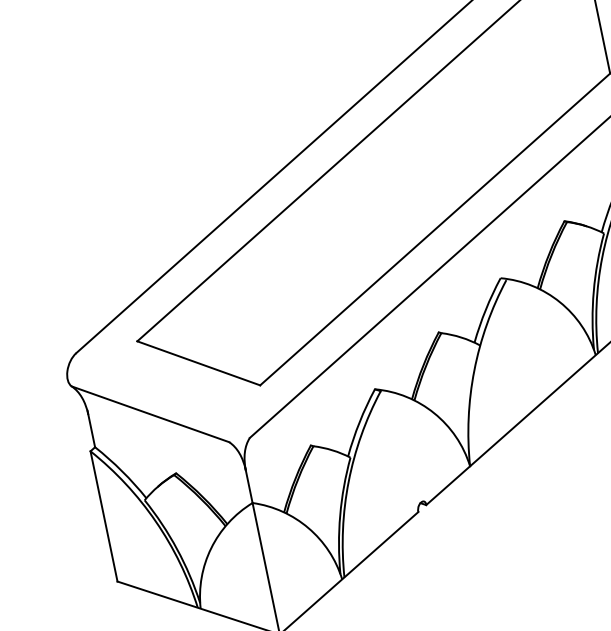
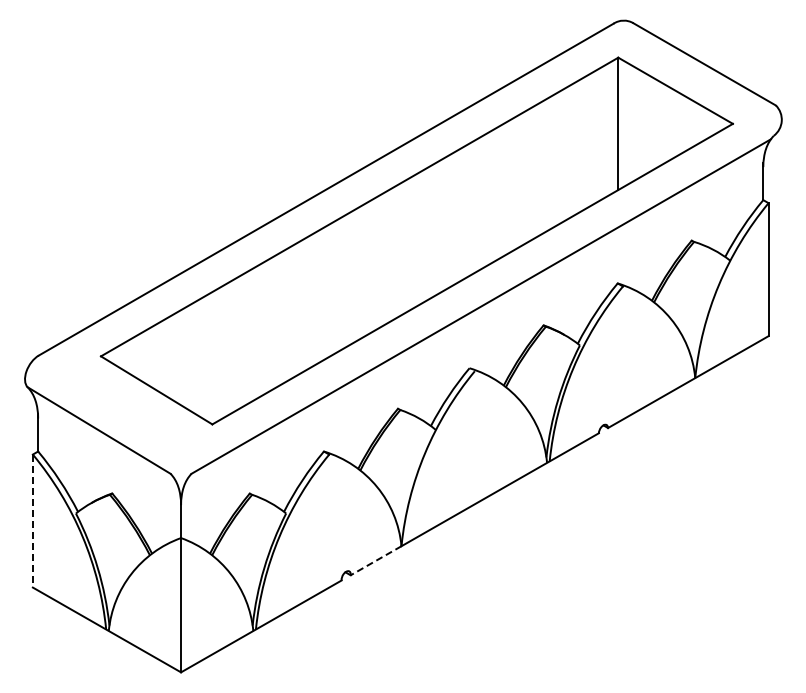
line: (447, 486) -> (375, 561), solid -> dashed
line: (103, 516) -> (32, 521), solid -> dashed

